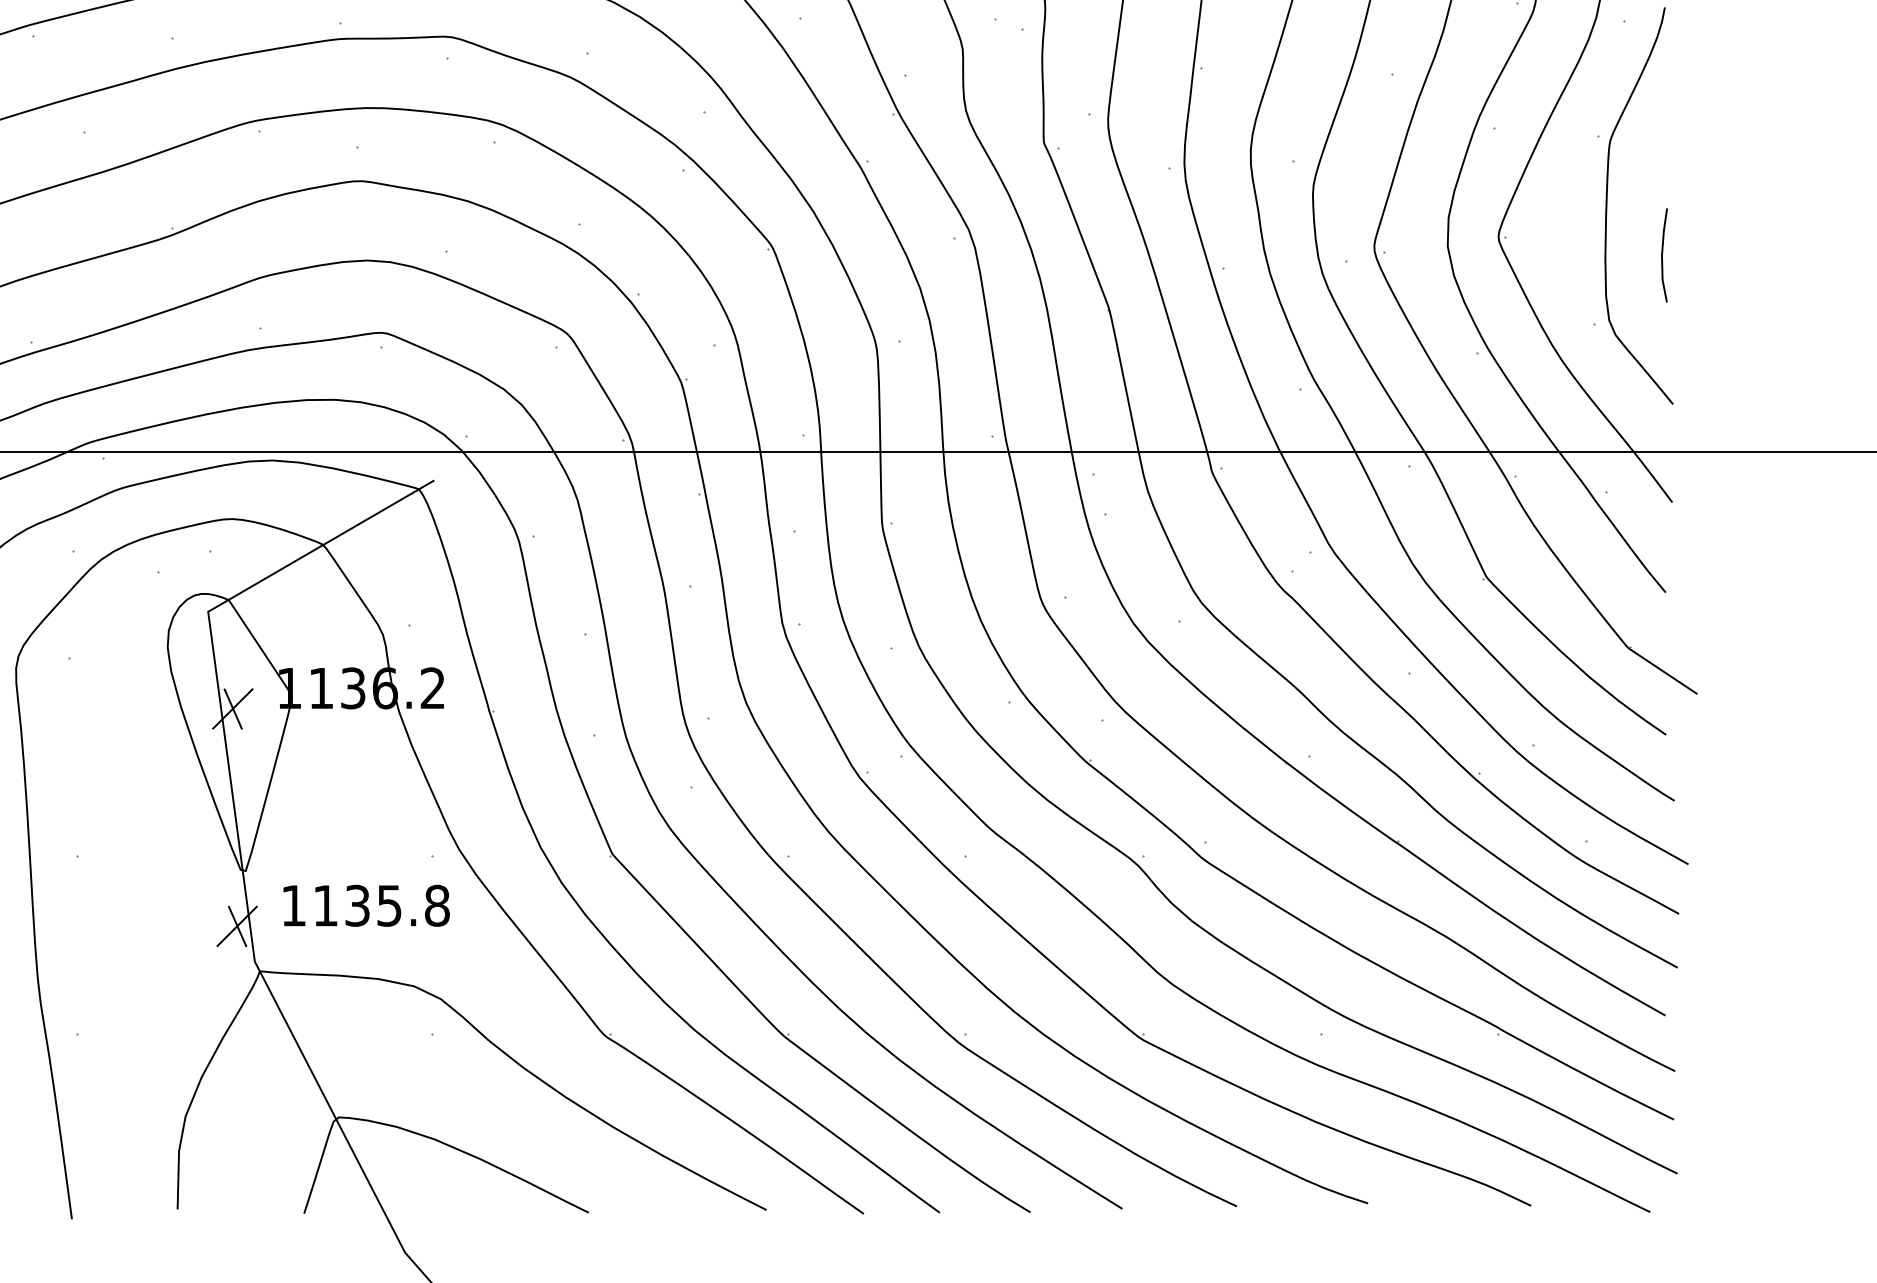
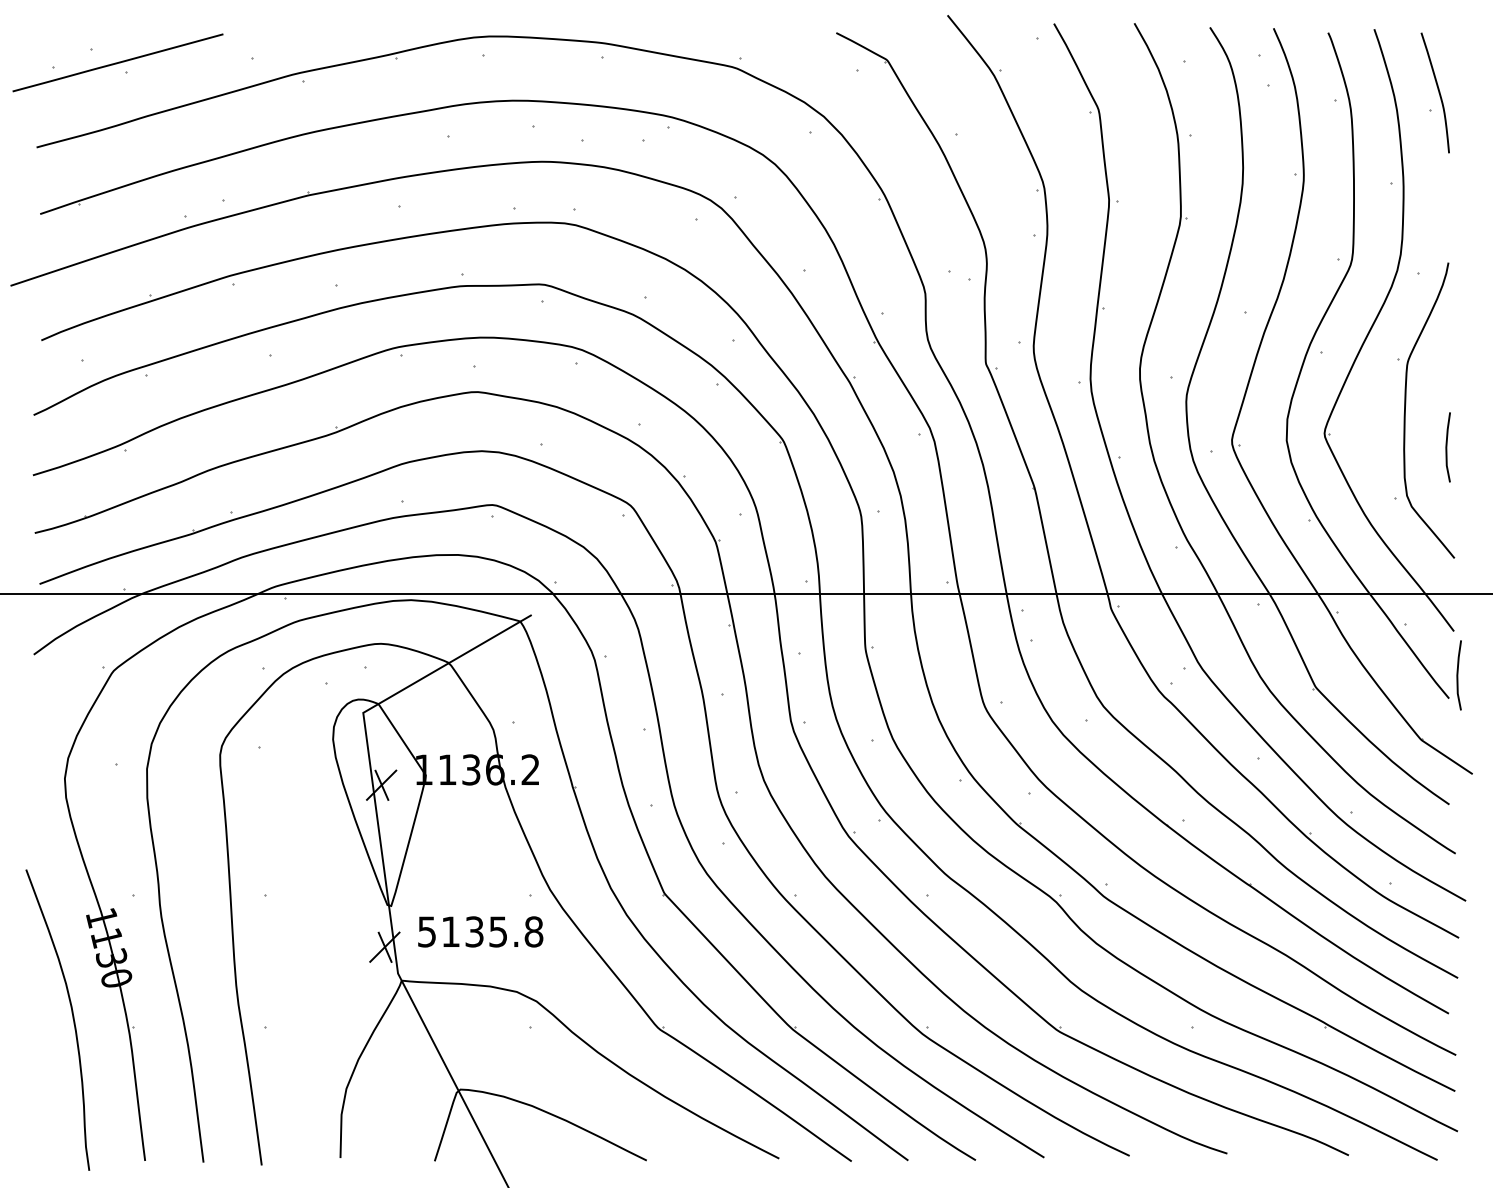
line: (1678, 561) -> (1458, 675), added
text: (293, 905) -> (426, 931), 1135.8 -> 5135.8

